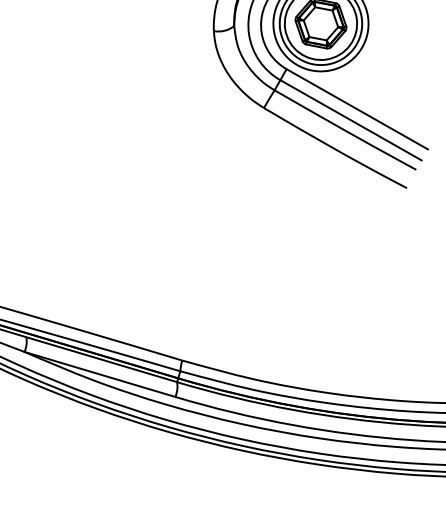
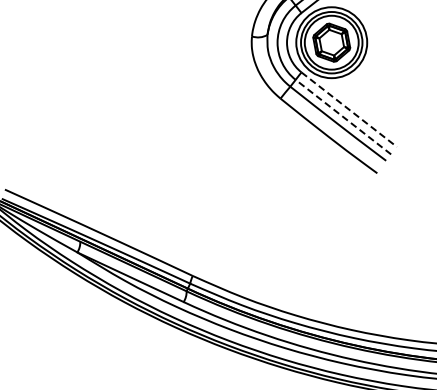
line: (357, 108) -> (349, 109), solid -> dashed
line: (351, 120) -> (343, 117), solid -> dashed

